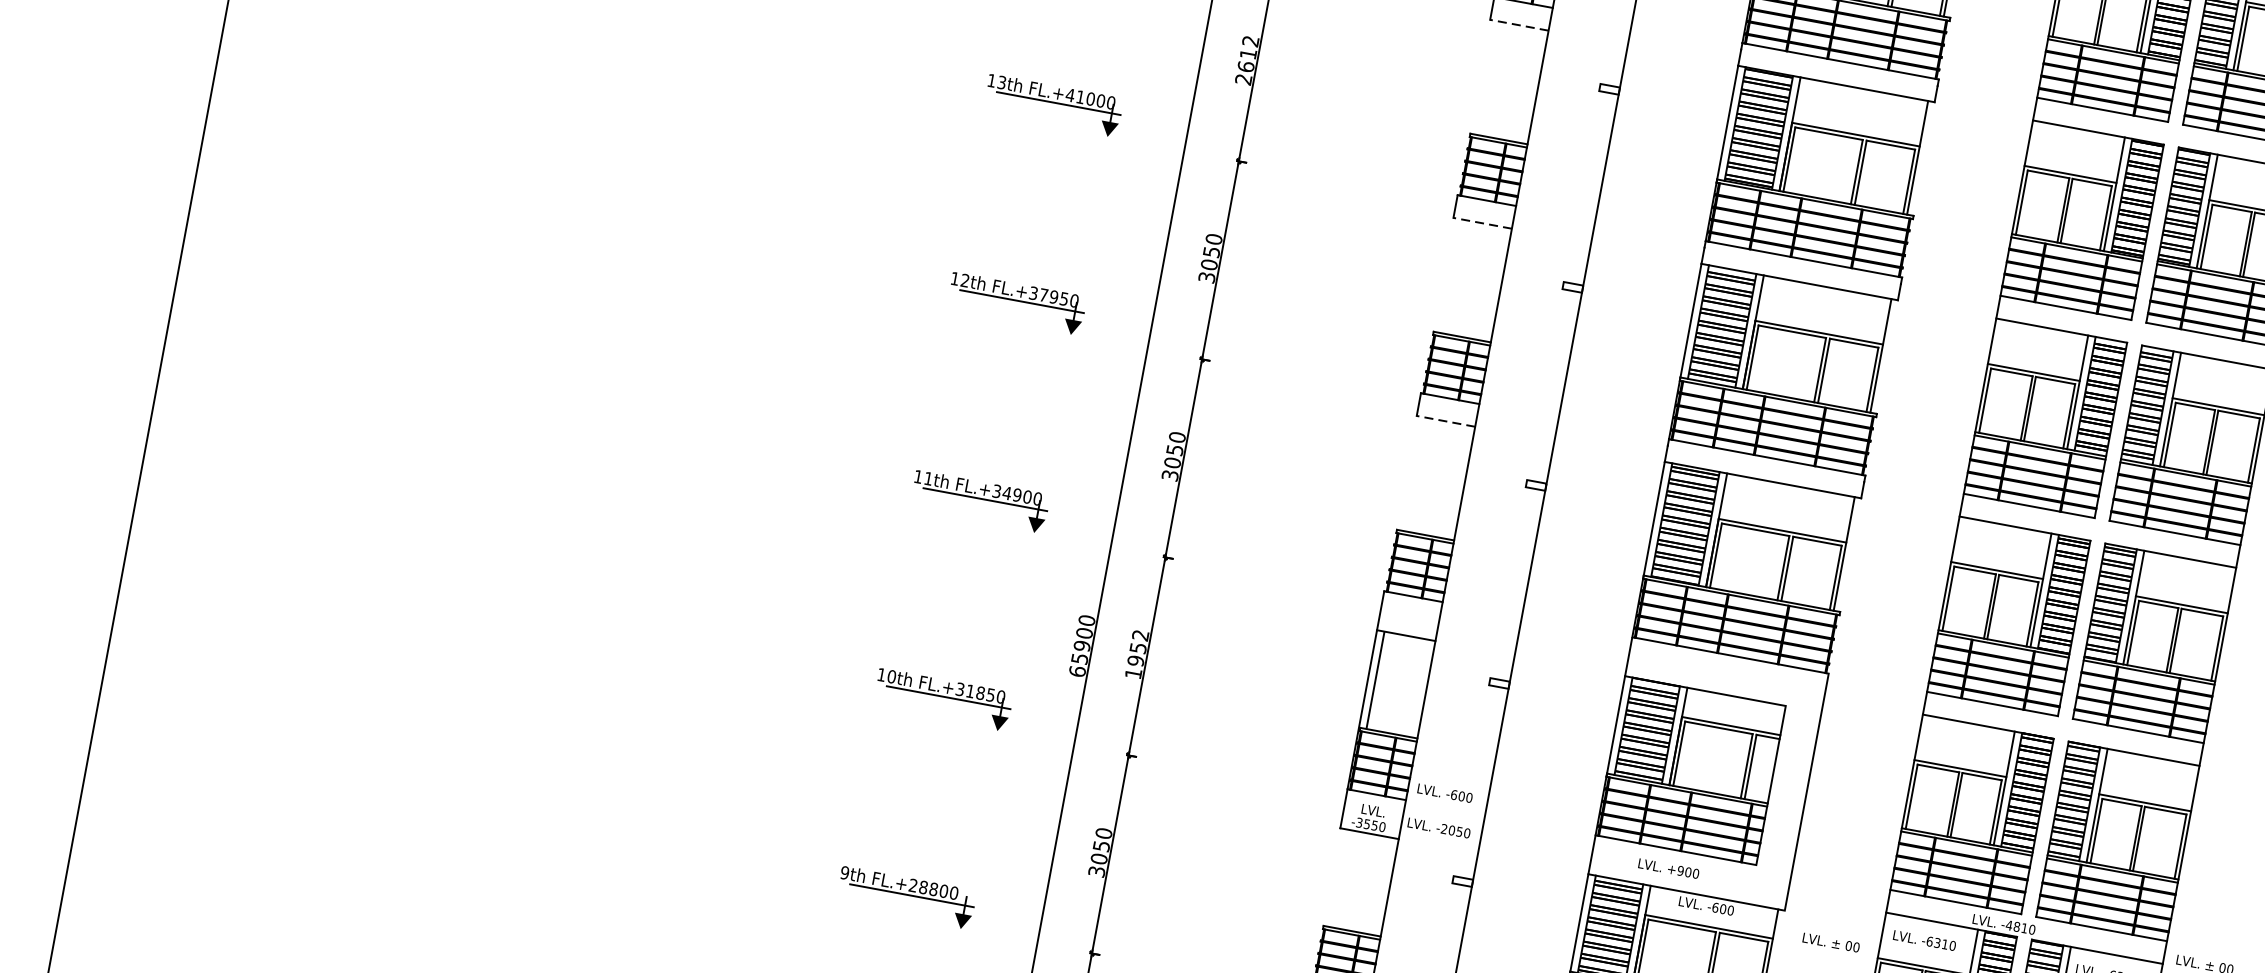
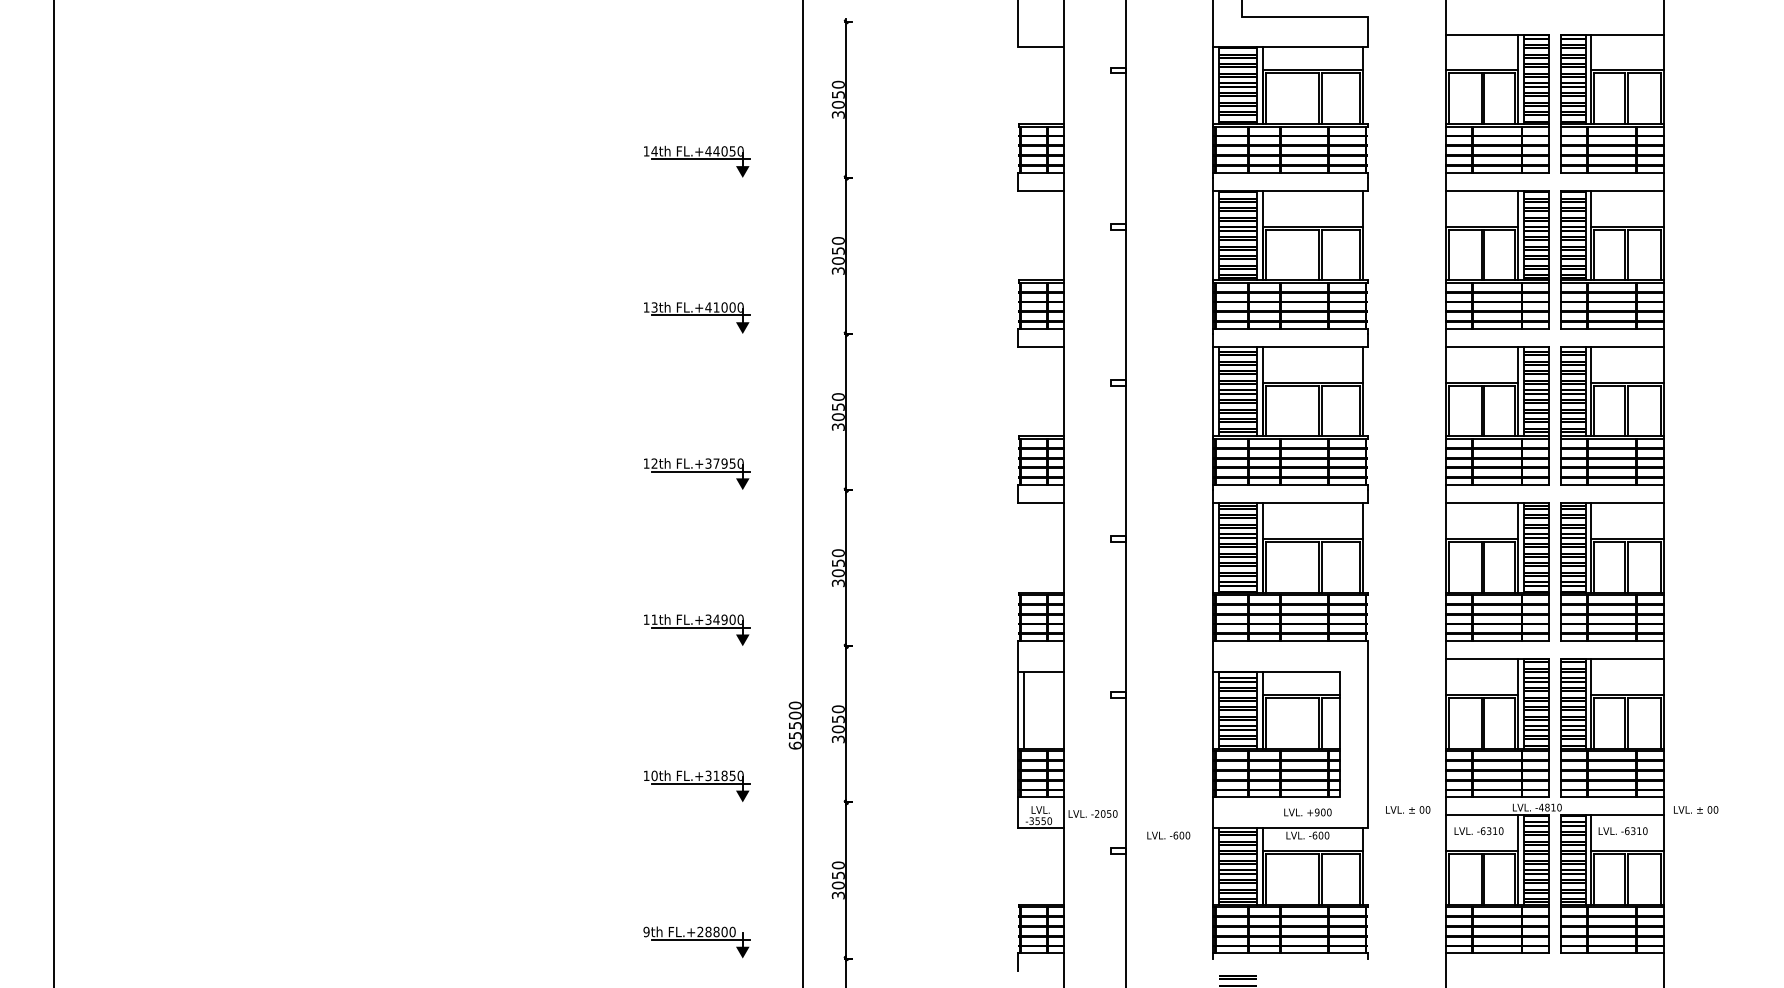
line: (1518, 24) -> (1040, 190), dashed -> solid
text: (1246, 59) -> (837, 255), 2612 -> 3050
line: (1482, 222) -> (1040, 346), dashed -> solid
line: (1445, 420) -> (1040, 502), dashed -> solid
text: (1081, 645) -> (794, 725), 65900 -> 65500
text: (1135, 654) -> (837, 724), 1952 -> 3050
text: (1444, 793) -> (1168, 835), moved
text: (1668, 868) -> (1307, 812), moved
text: (1831, 942) -> (1408, 809), moved

